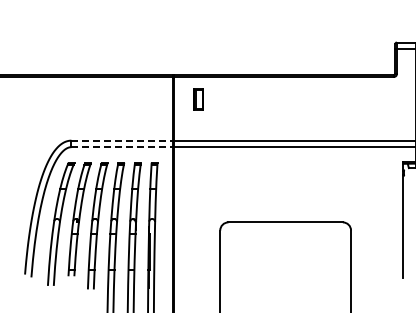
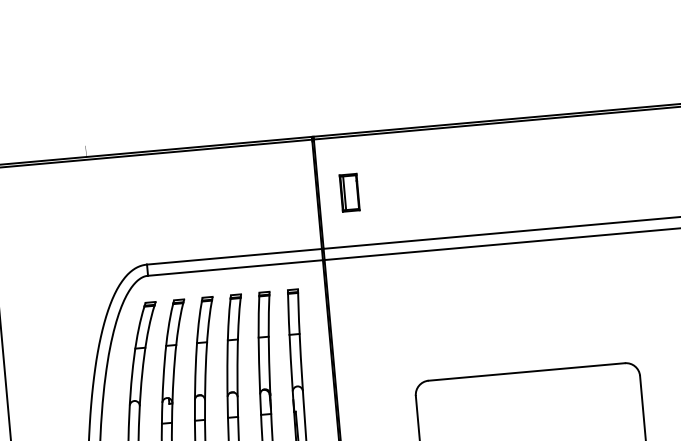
part: (198, 99) -> (349, 192), moved
line: (122, 140) -> (234, 256), dashed -> solid
line: (122, 147) -> (235, 268), dashed -> solid

